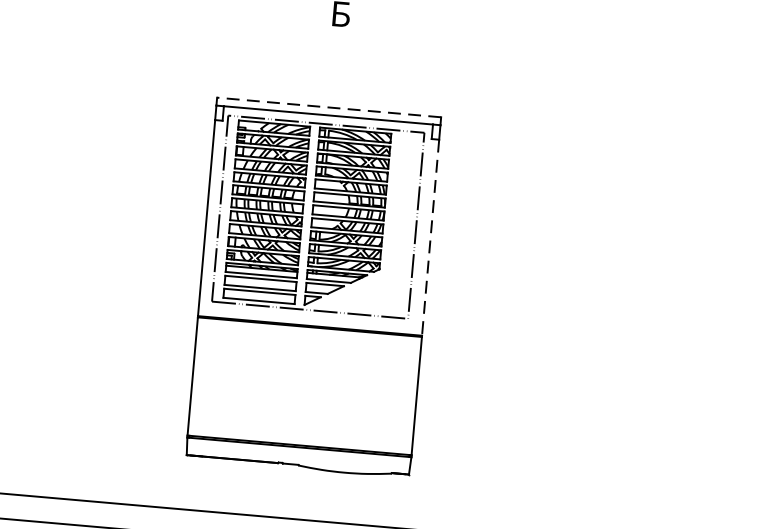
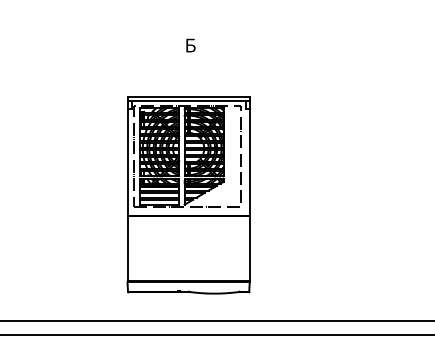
line: (328, 107) -> (188, 96), dashed -> solid
line: (430, 237) -> (249, 162), dashed -> solid

